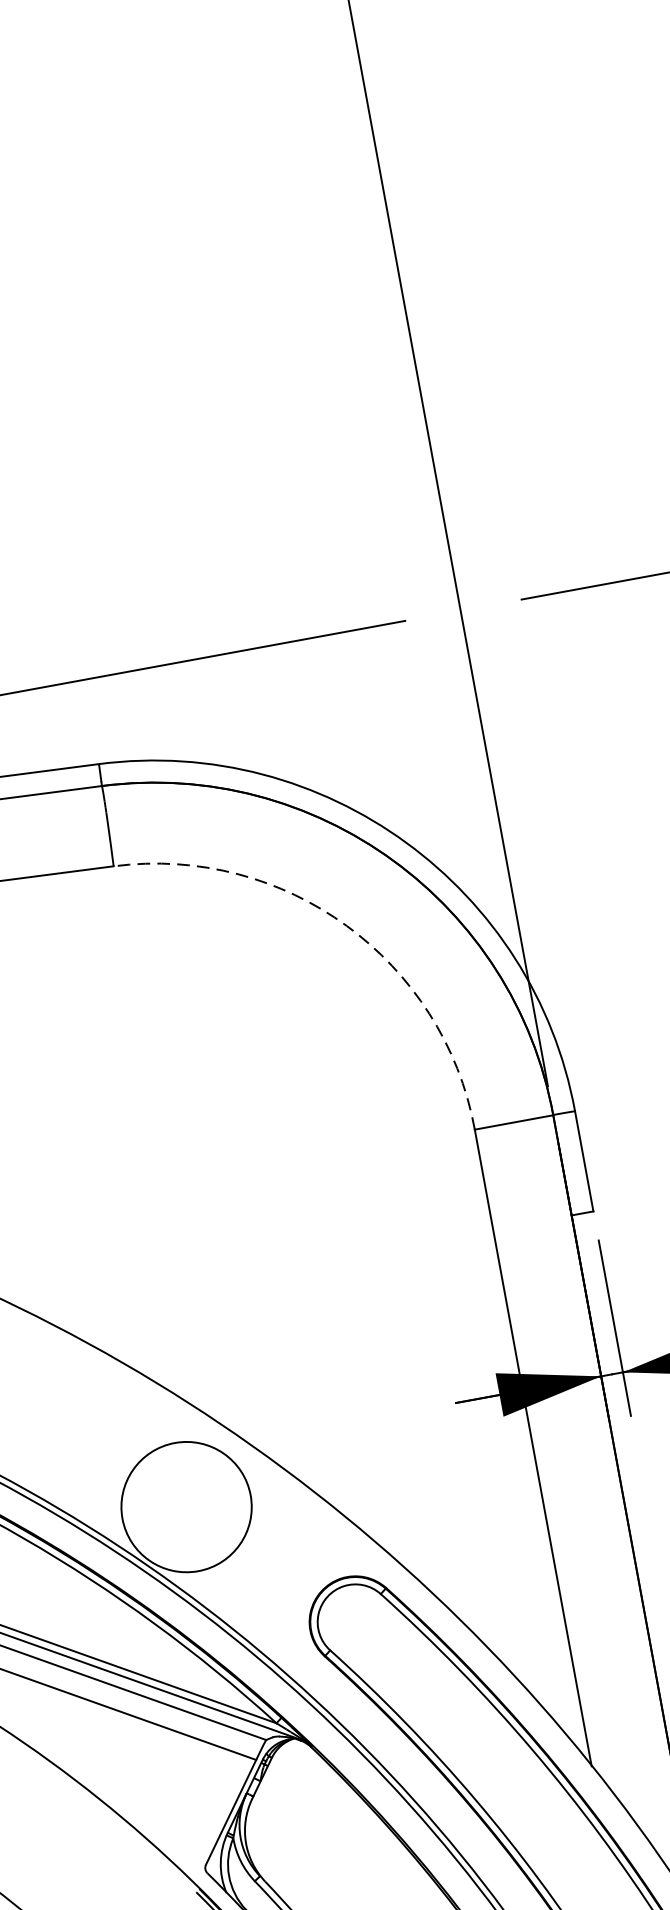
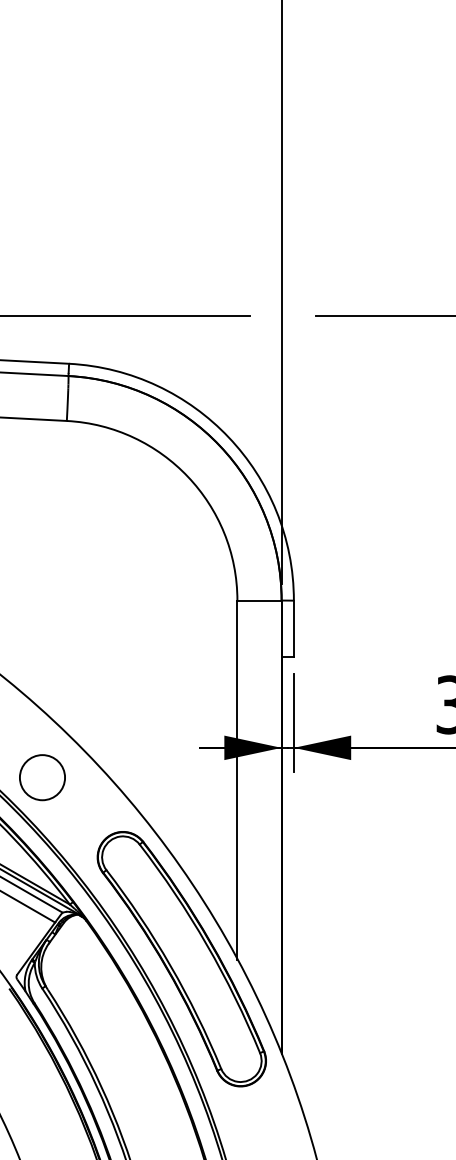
arc: (345, 925) -> (187, 476), dashed -> solid
circle: (186, 1506) -> (42, 777), size x0.62

